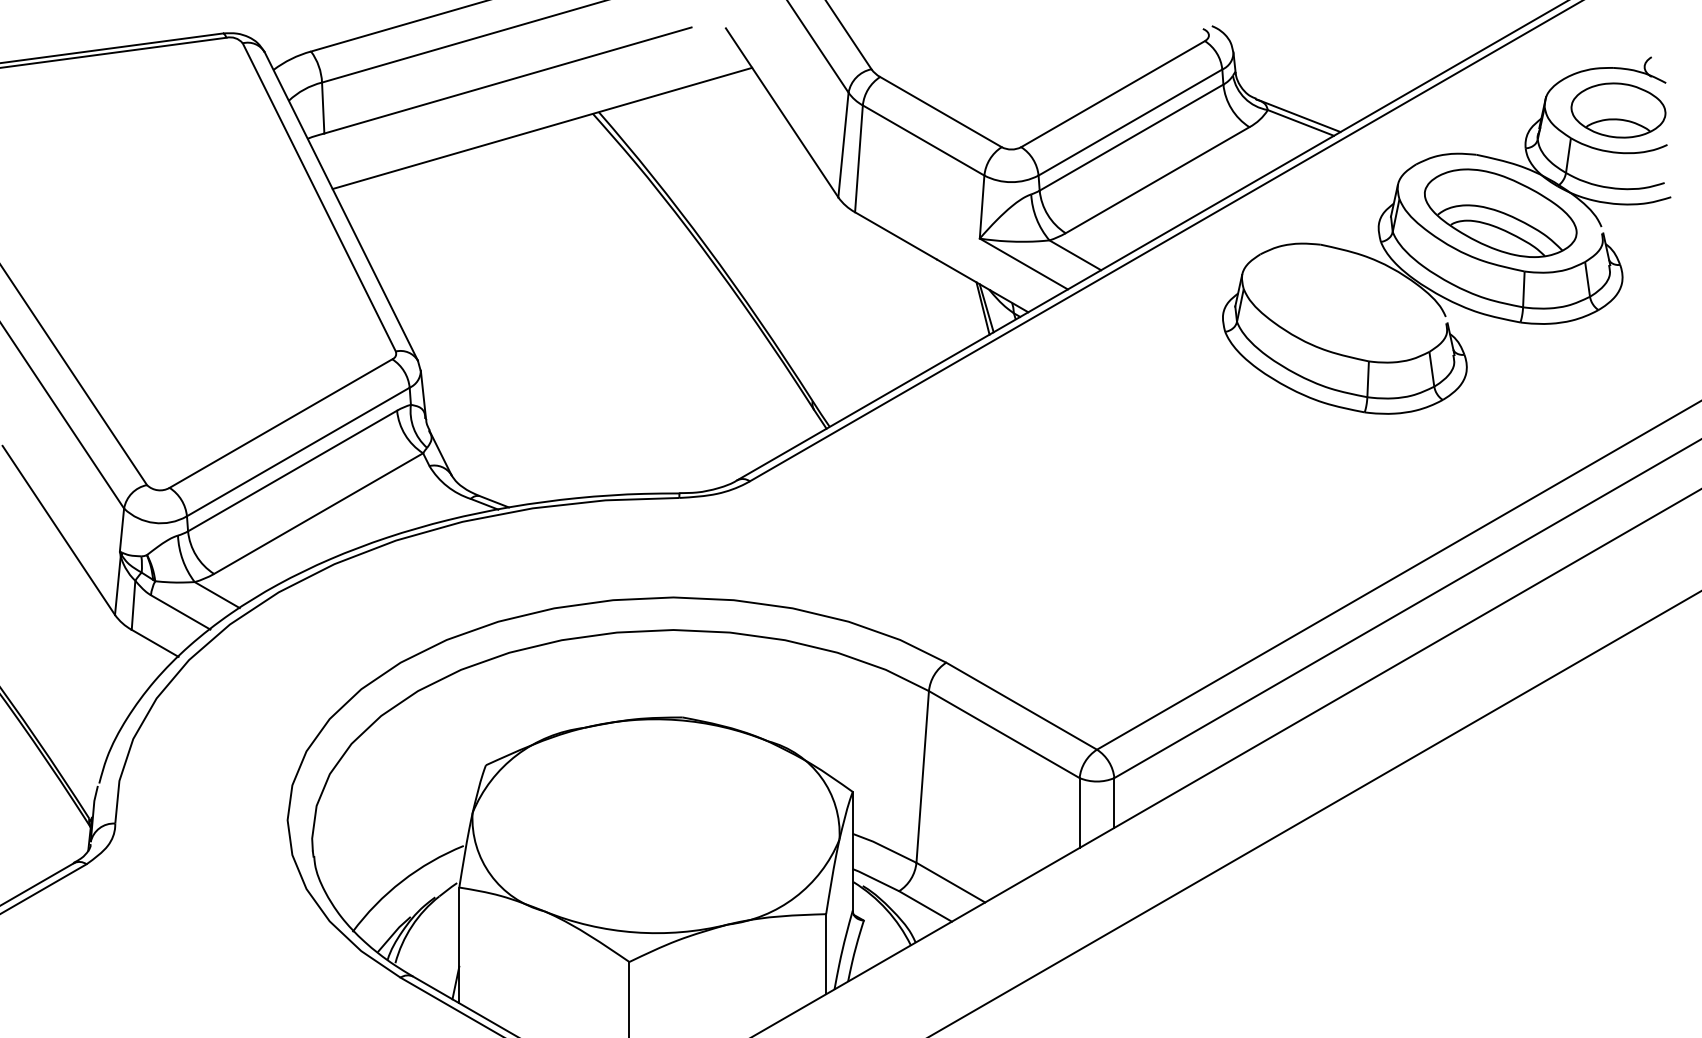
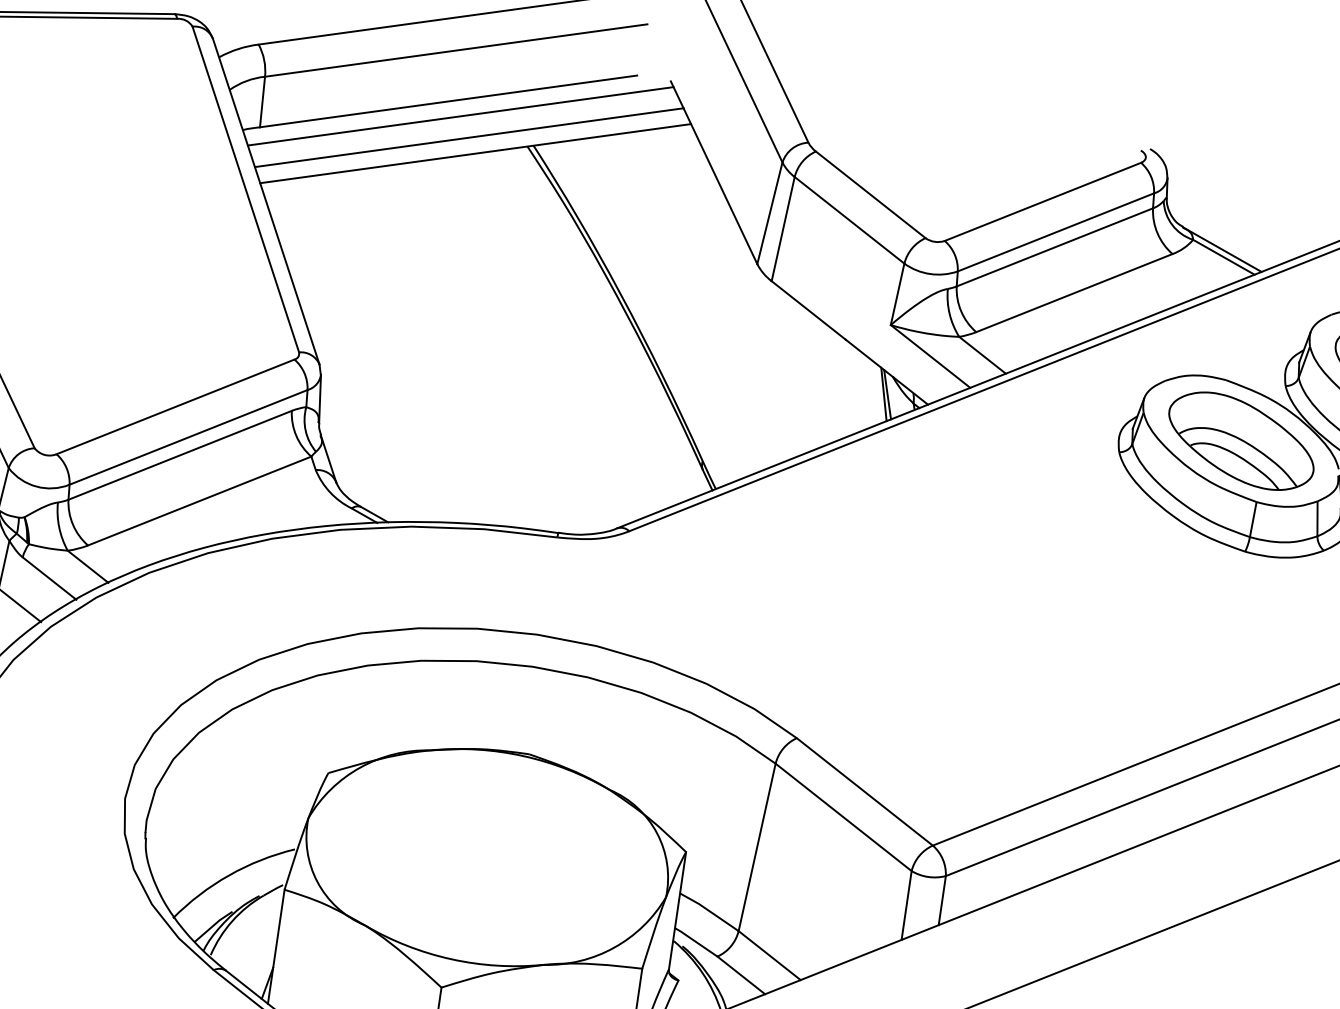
line: (521, 93) -> (460, 116), added
line: (533, 113) -> (468, 137), added
part: (1344, 302) -> (1241, 440), added

